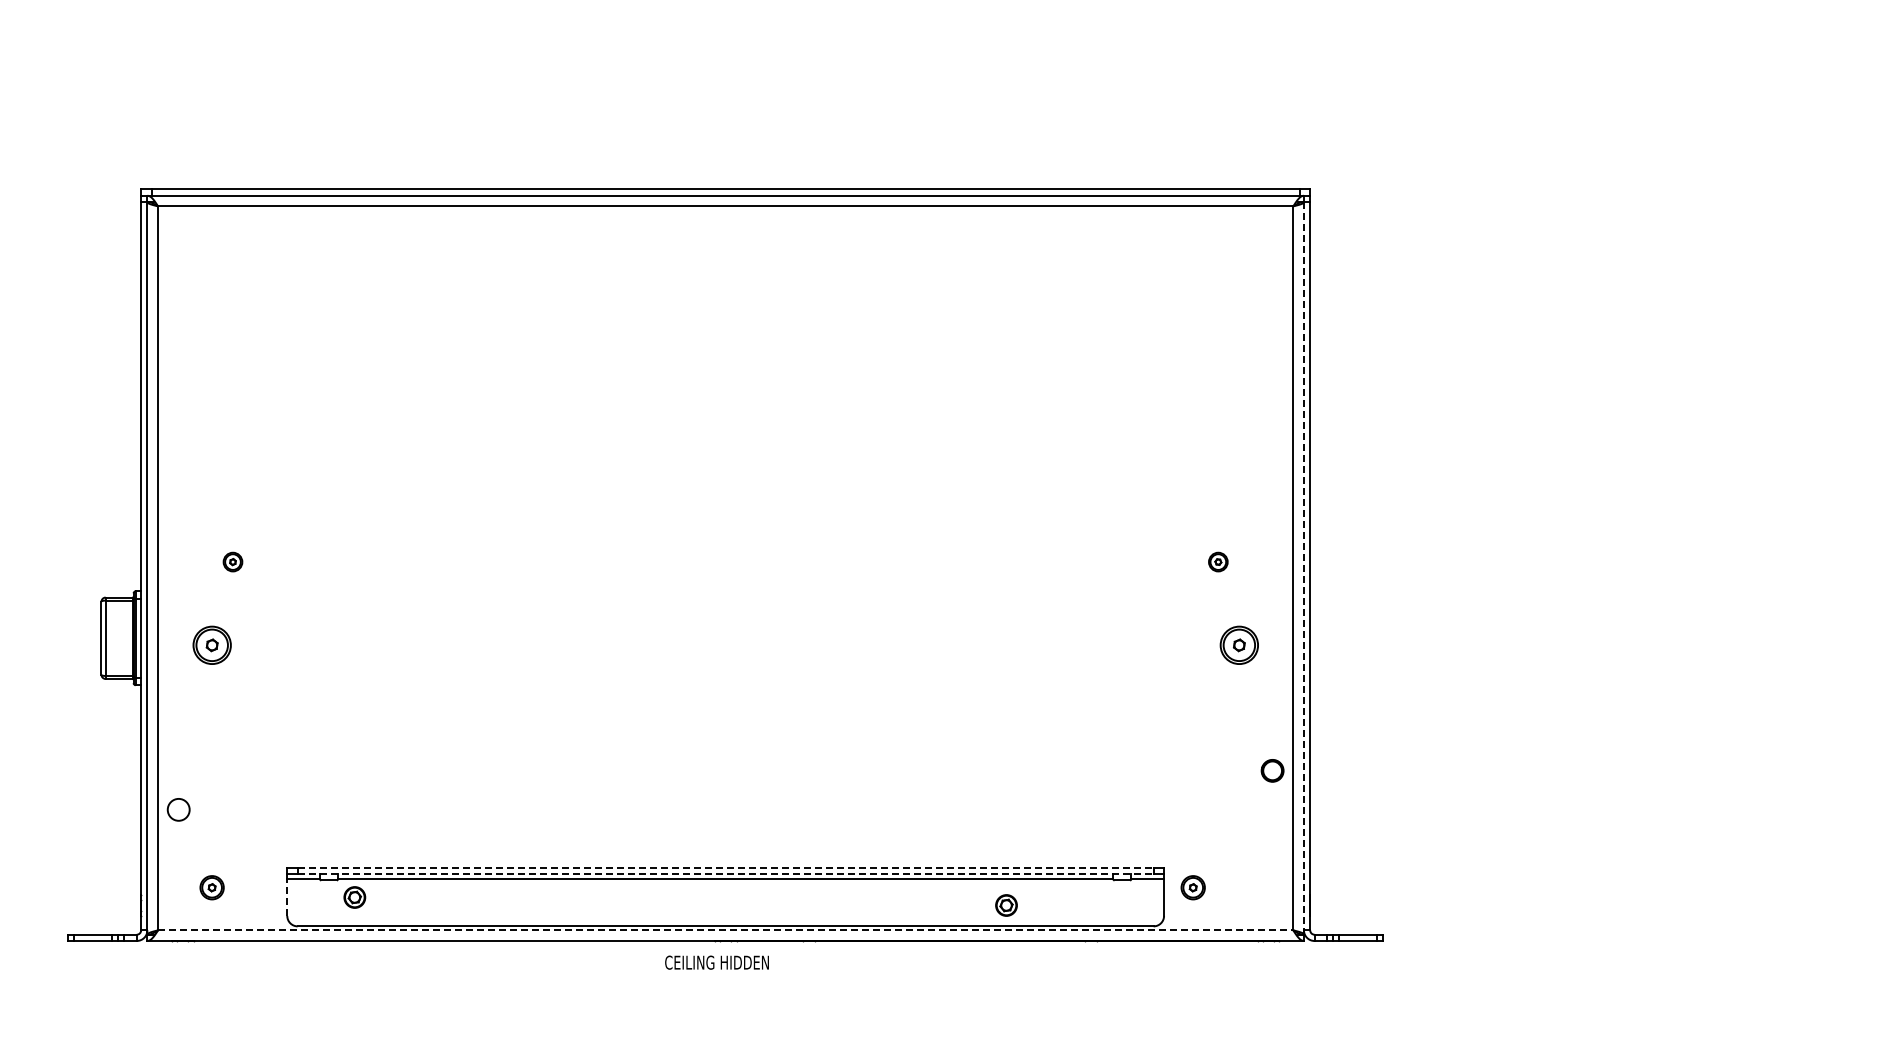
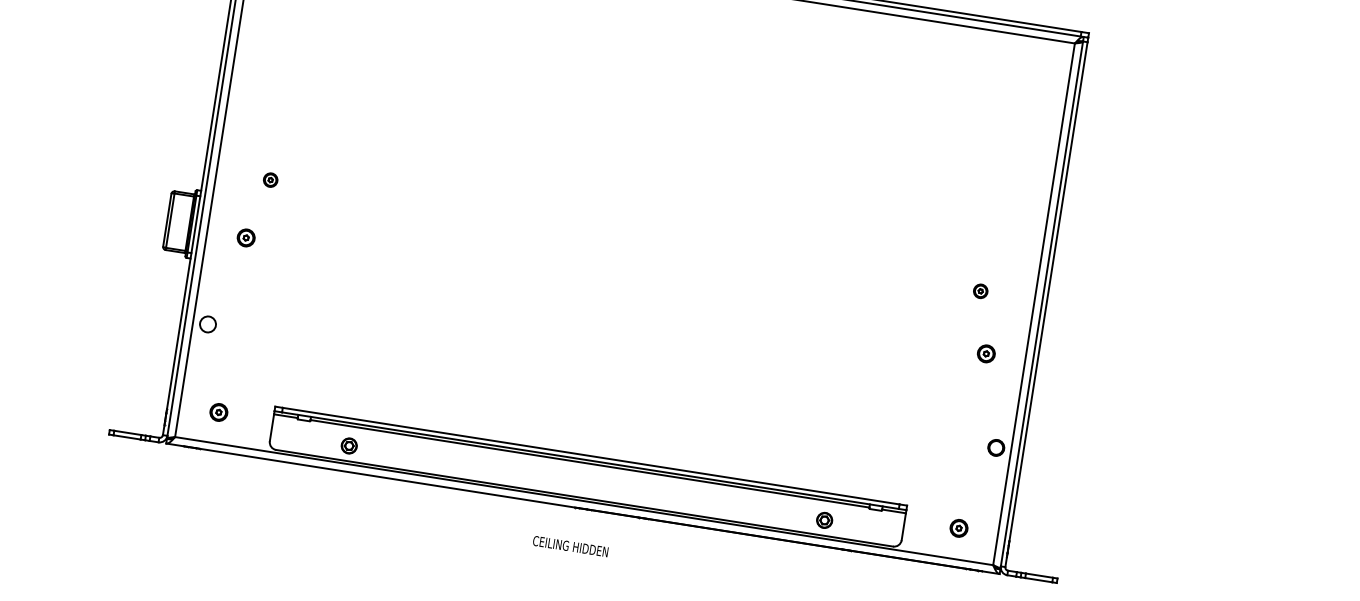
line: (1303, 566) -> (1041, 304), dashed -> solid
part: (211, 645) -> (245, 237), size x0.62
part: (1238, 645) -> (985, 353), size x0.62
circle: (178, 809) -> (207, 324), moved
line: (725, 867) -> (591, 455), dashed -> solid
line: (725, 874) -> (590, 460), dashed -> solid
part: (1192, 887) -> (958, 528), moved
line: (287, 897) -> (272, 428), dashed -> solid
part: (354, 897) -> (349, 445), moved
part: (1006, 905) -> (824, 520), moved
line: (725, 930) -> (584, 501), dashed -> solid
text: (716, 962) -> (570, 546), moved

